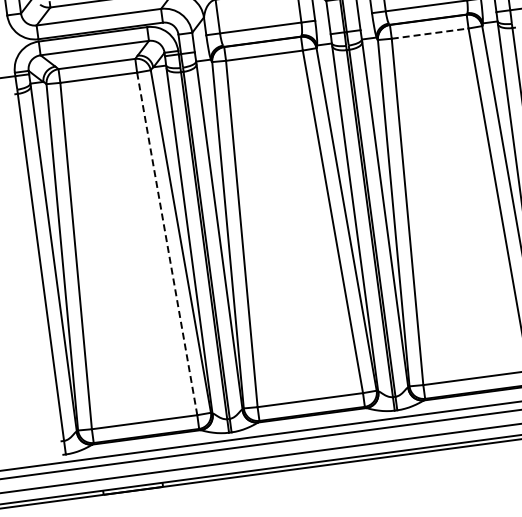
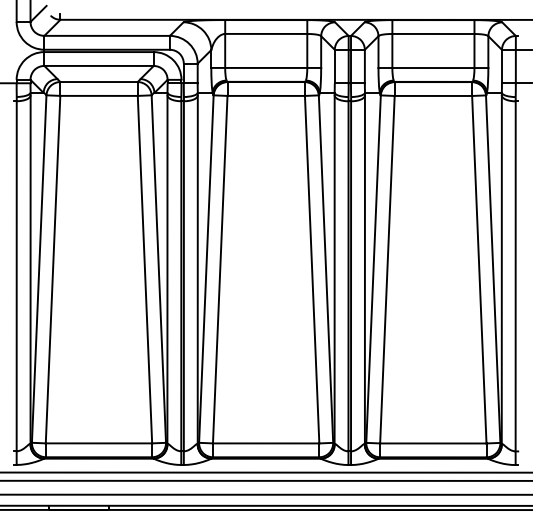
line: (430, 33) -> (433, 95), dashed -> solid
line: (166, 243) -> (144, 269), dashed -> solid

